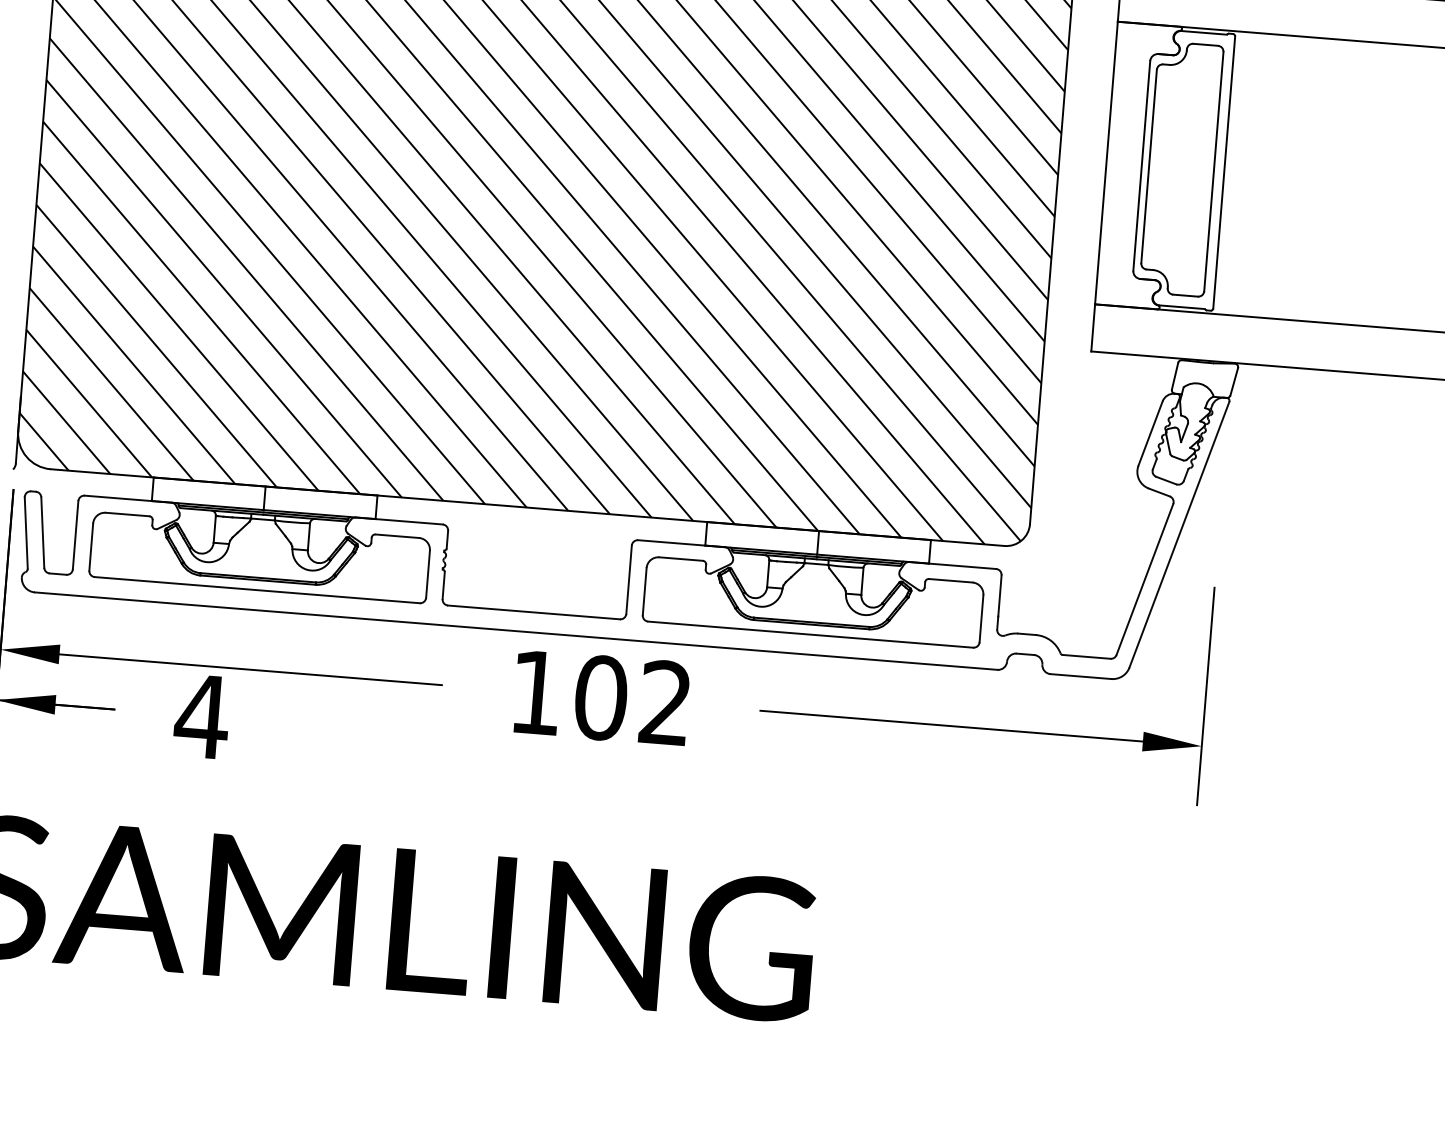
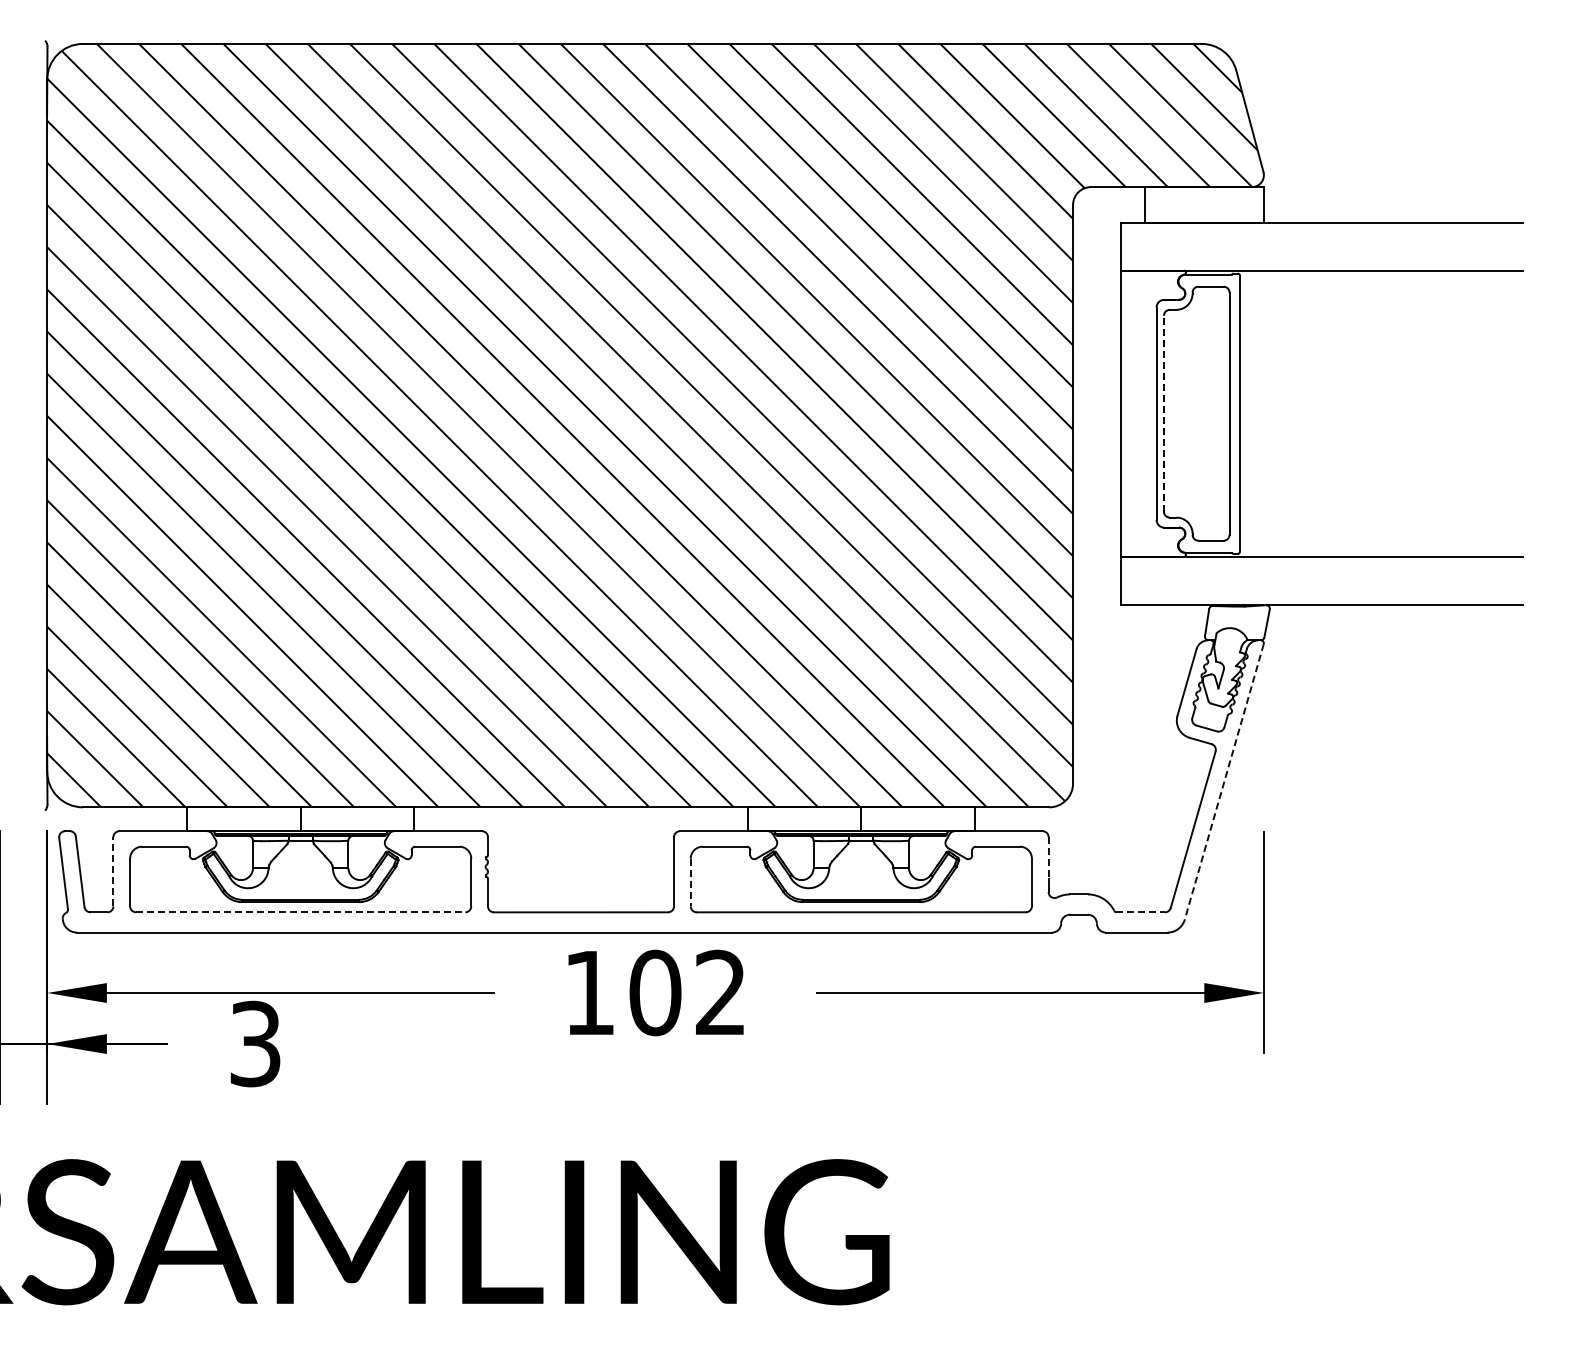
line: (1148, 166) -> (1163, 413), solid -> dashed
line: (75, 534) -> (113, 871), solid -> dashed
line: (1179, 535) -> (1224, 782), solid -> dashed
line: (257, 590) -> (300, 912), solid -> dashed
line: (644, 591) -> (690, 882), solid -> dashed
line: (999, 596) -> (1048, 858), solid -> dashed
line: (1087, 657) -> (1141, 912), solid -> dashed
text: (202, 716) -> (255, 1043), 4 -> 3

